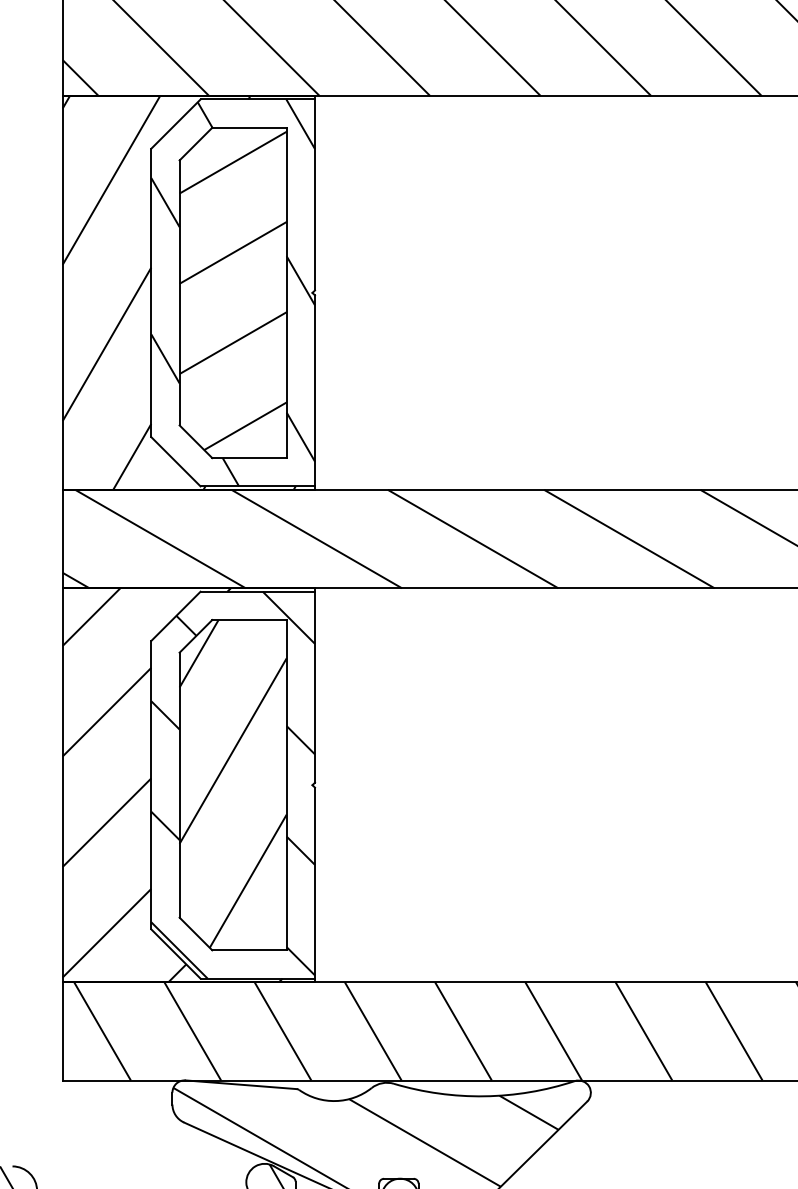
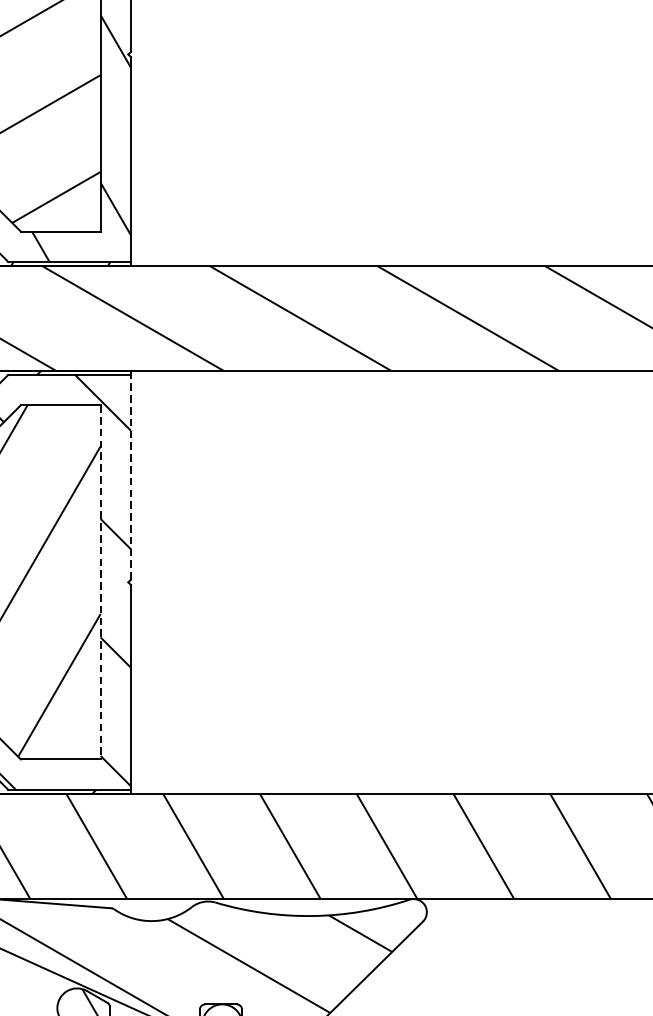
line: (315, 686) -> (131, 476), solid -> dashed
line: (286, 785) -> (100, 582), solid -> dashed

